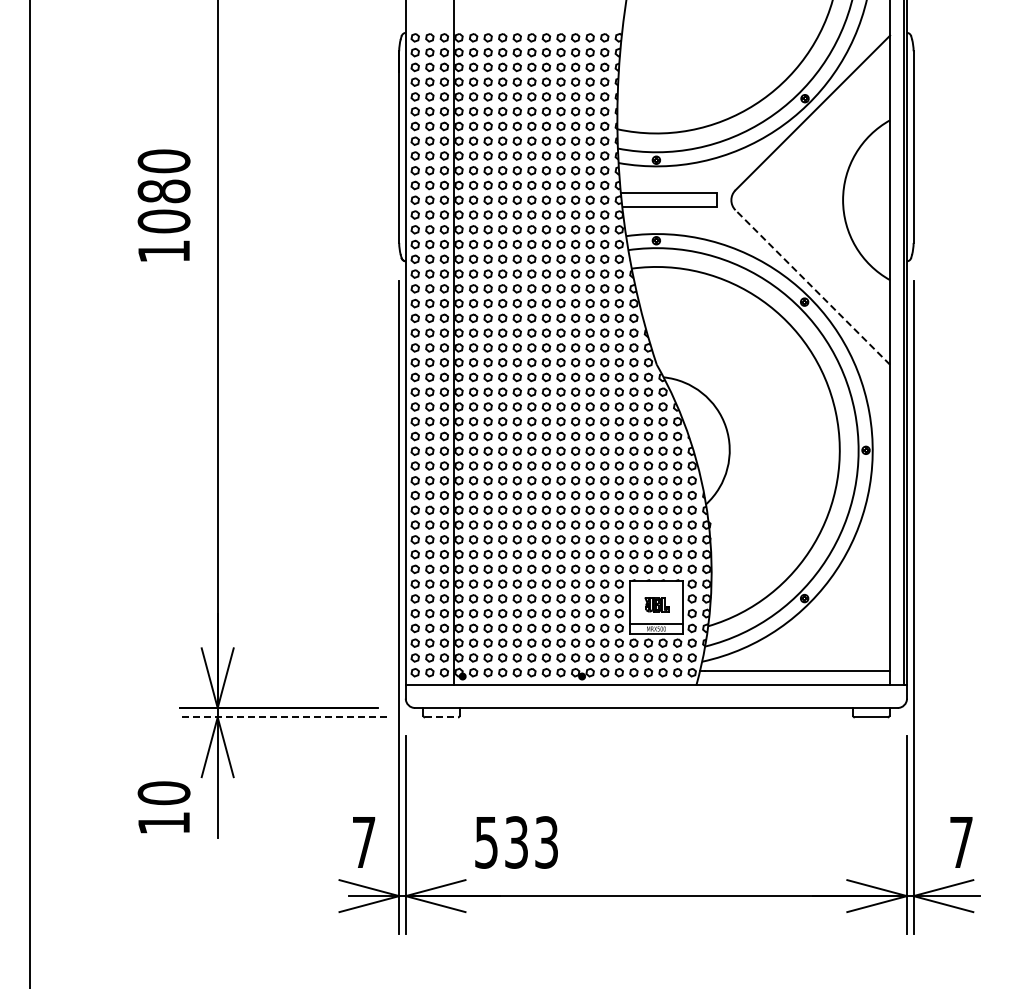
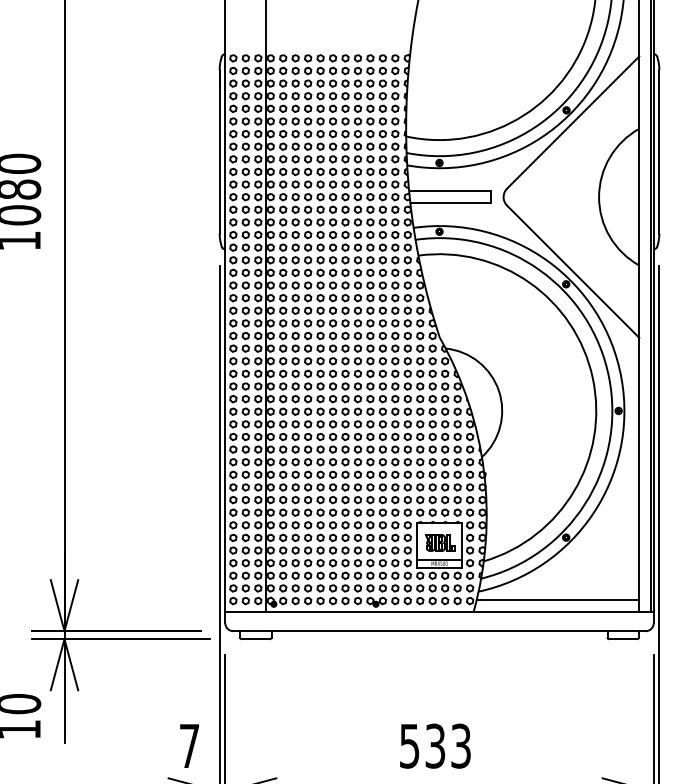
line: (812, 287) -> (572, 271), dashed -> solid
part: (656, 604) -> (439, 542), size x1.43
line: (283, 717) -> (120, 639), dashed -> solid
line: (442, 717) -> (256, 639), dashed -> solid
text: (516, 842) -> (435, 746), moved

